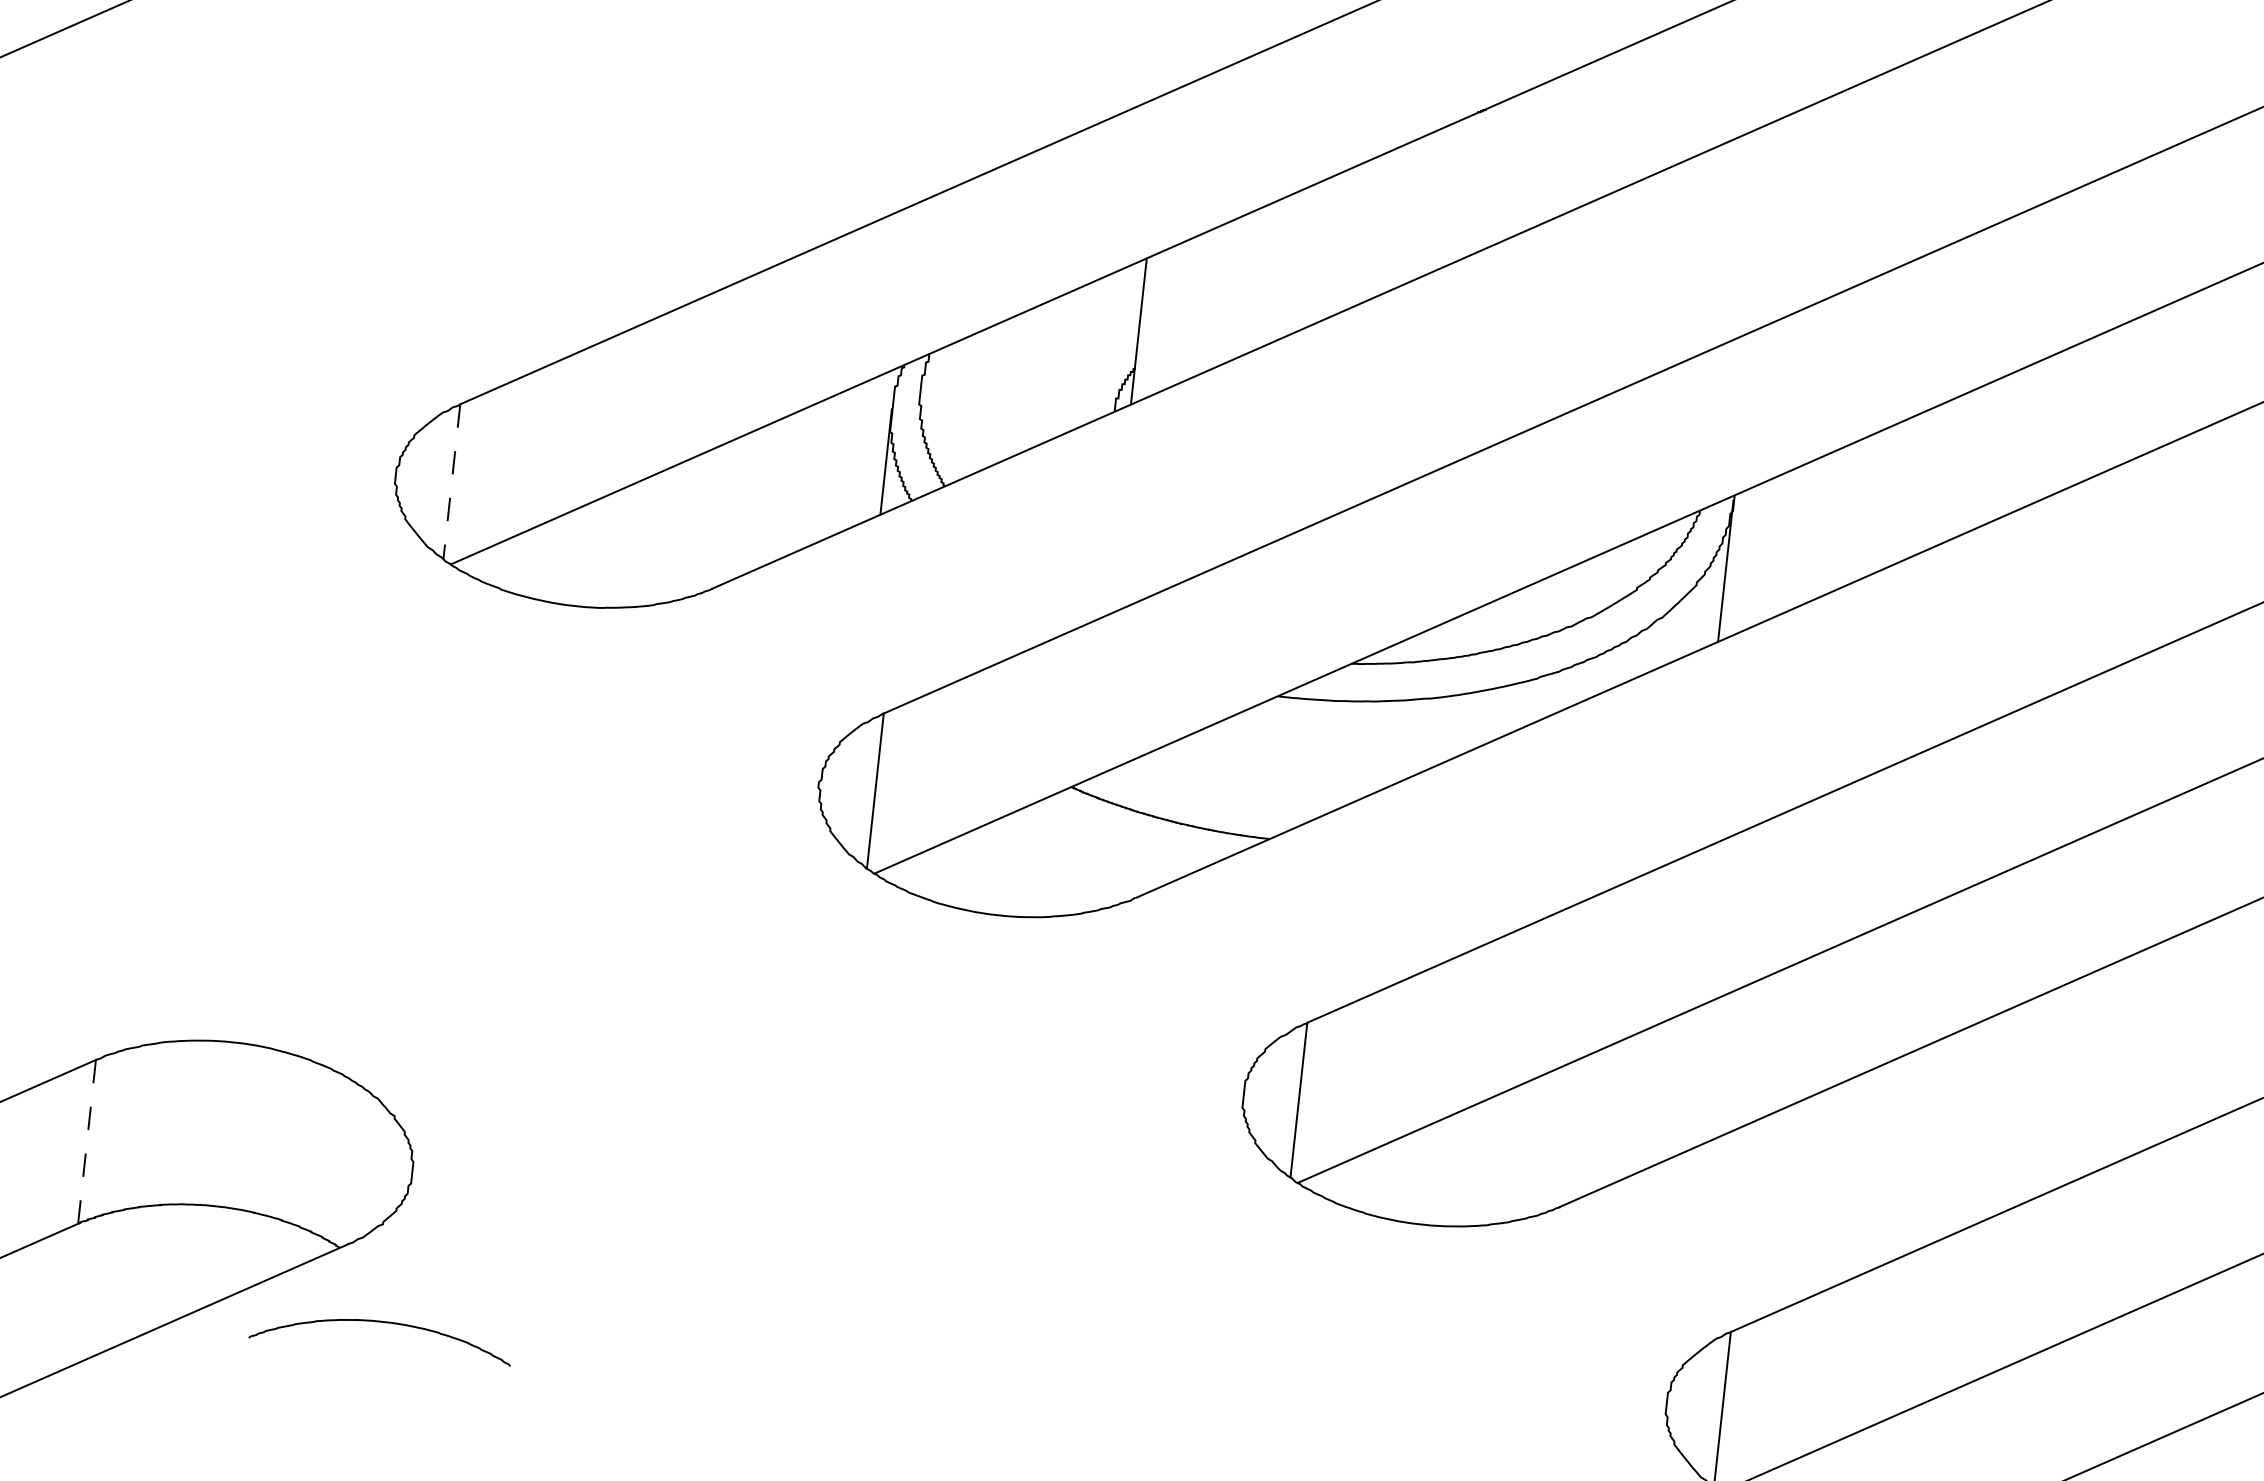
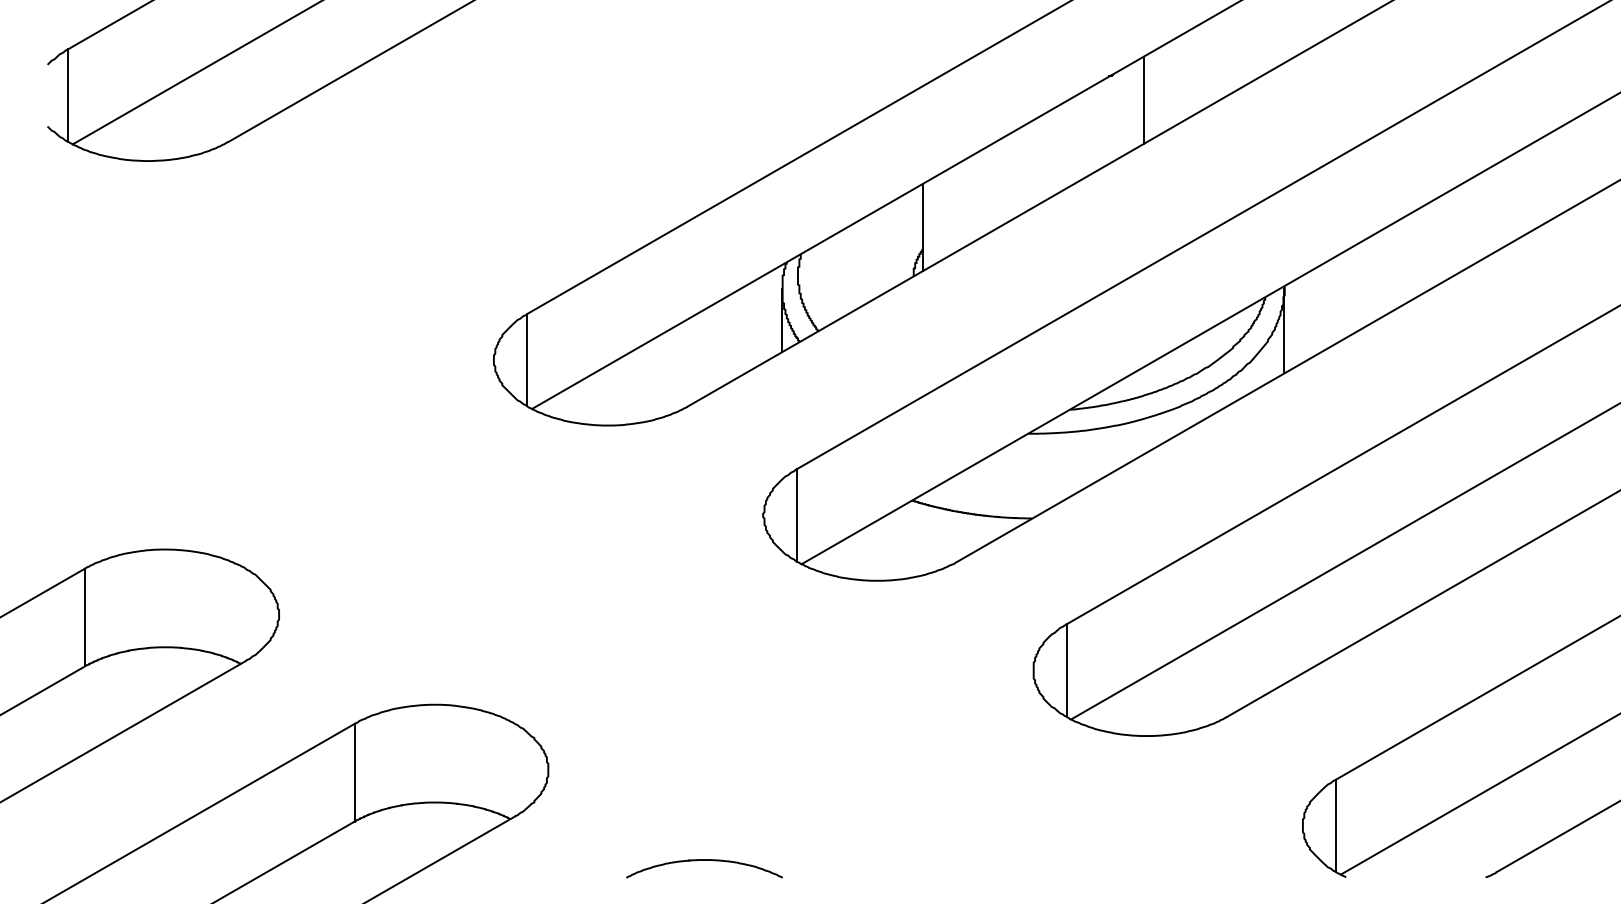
line: (1531, 158) -> (1143, 100), added
line: (451, 482) -> (527, 360), dashed -> solid
line: (87, 1141) -> (354, 772), dashed -> solid
part: (382, 1322) -> (704, 860), moved

